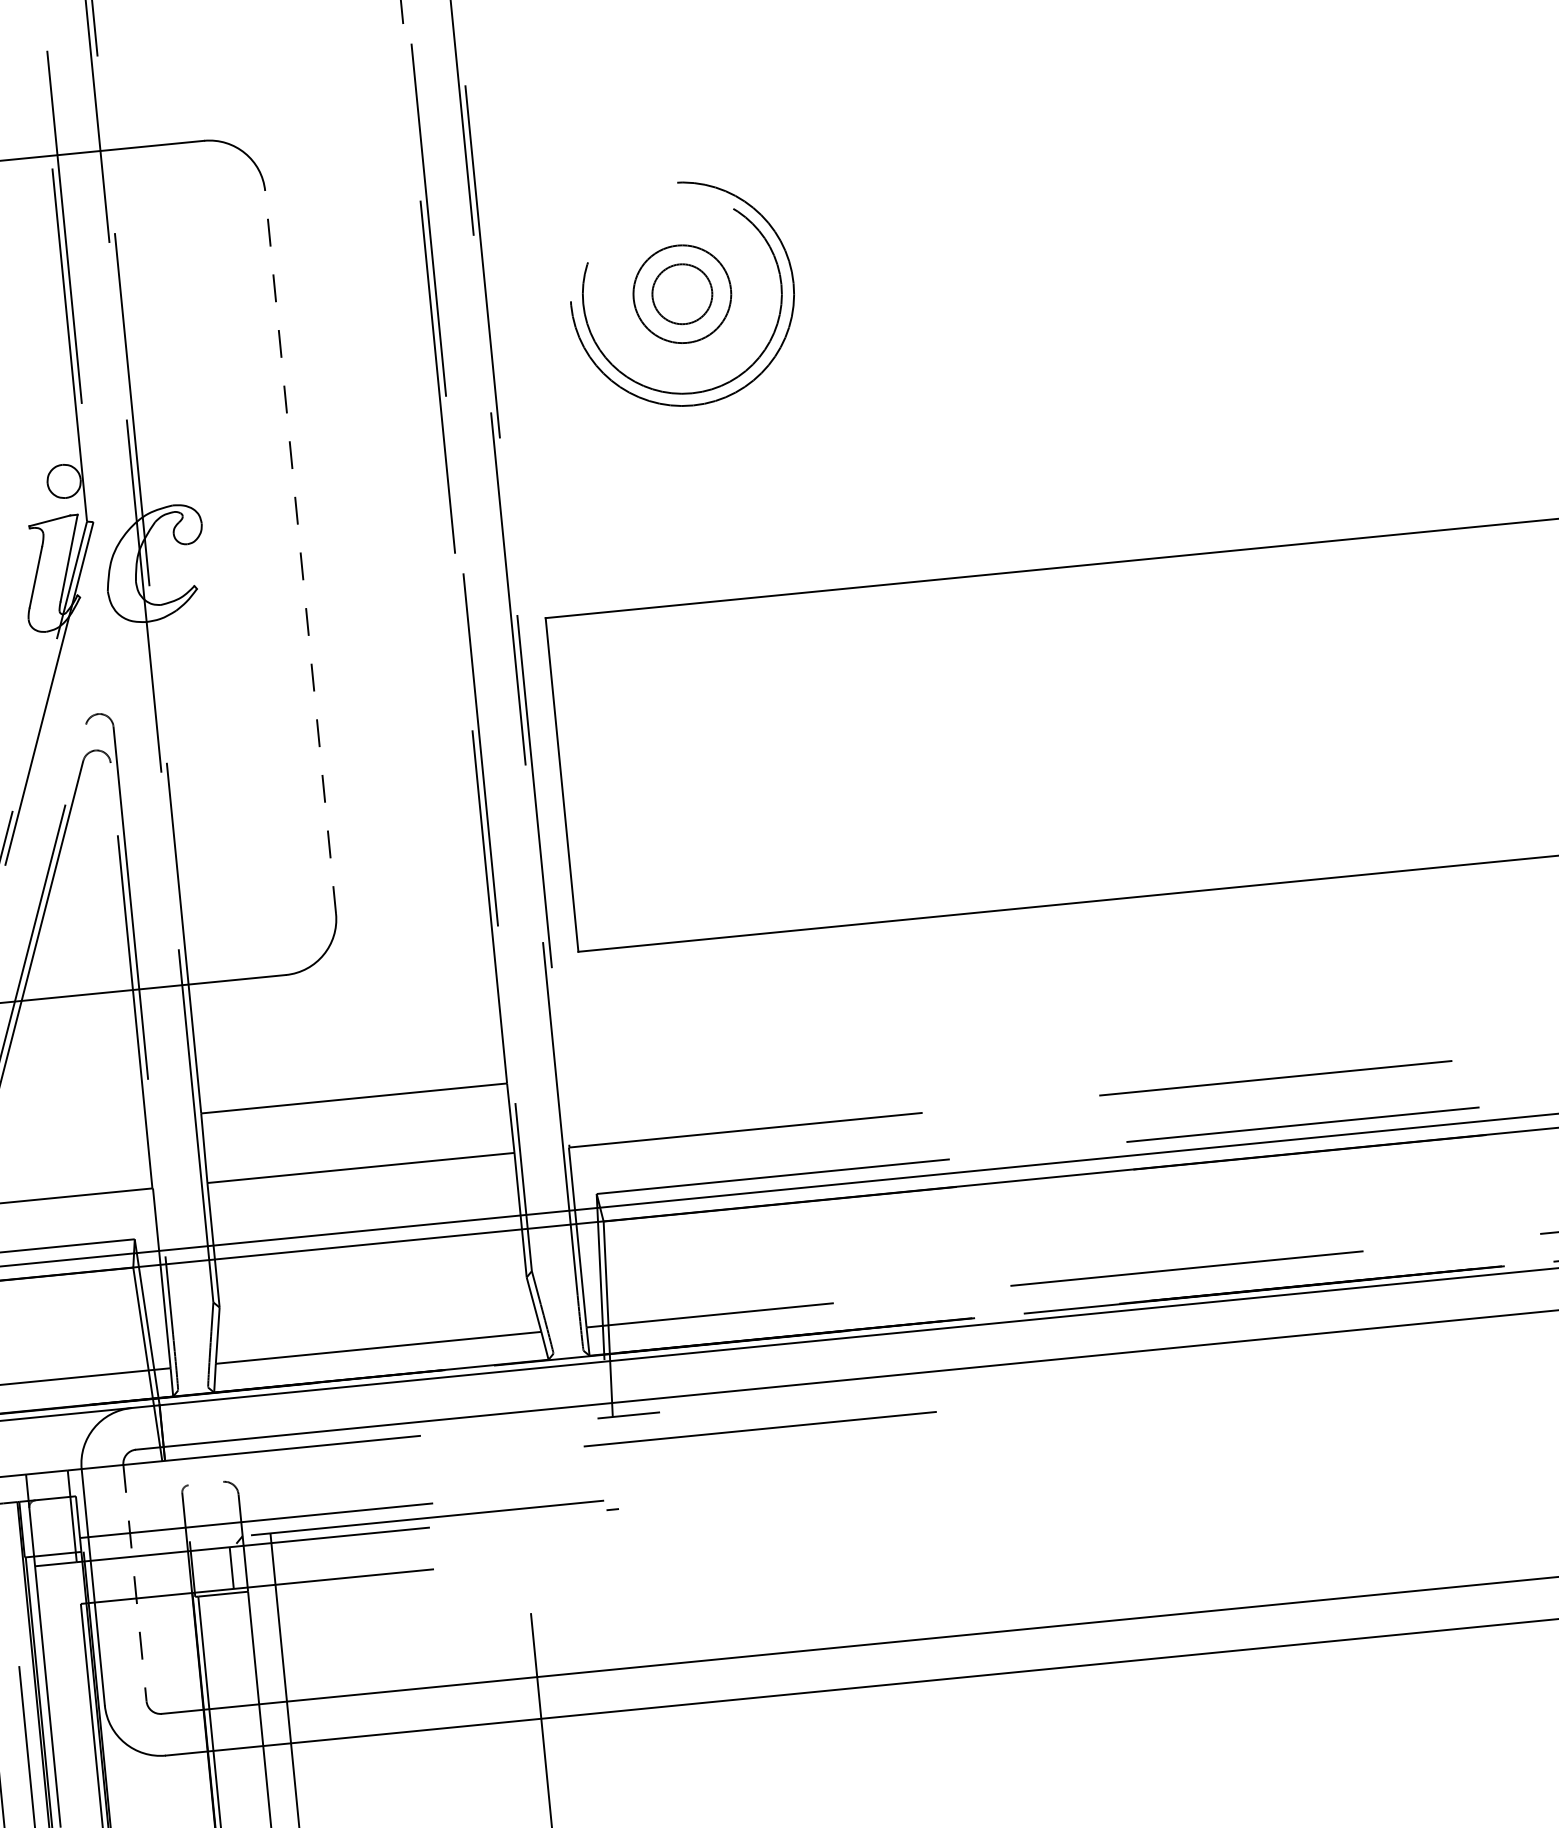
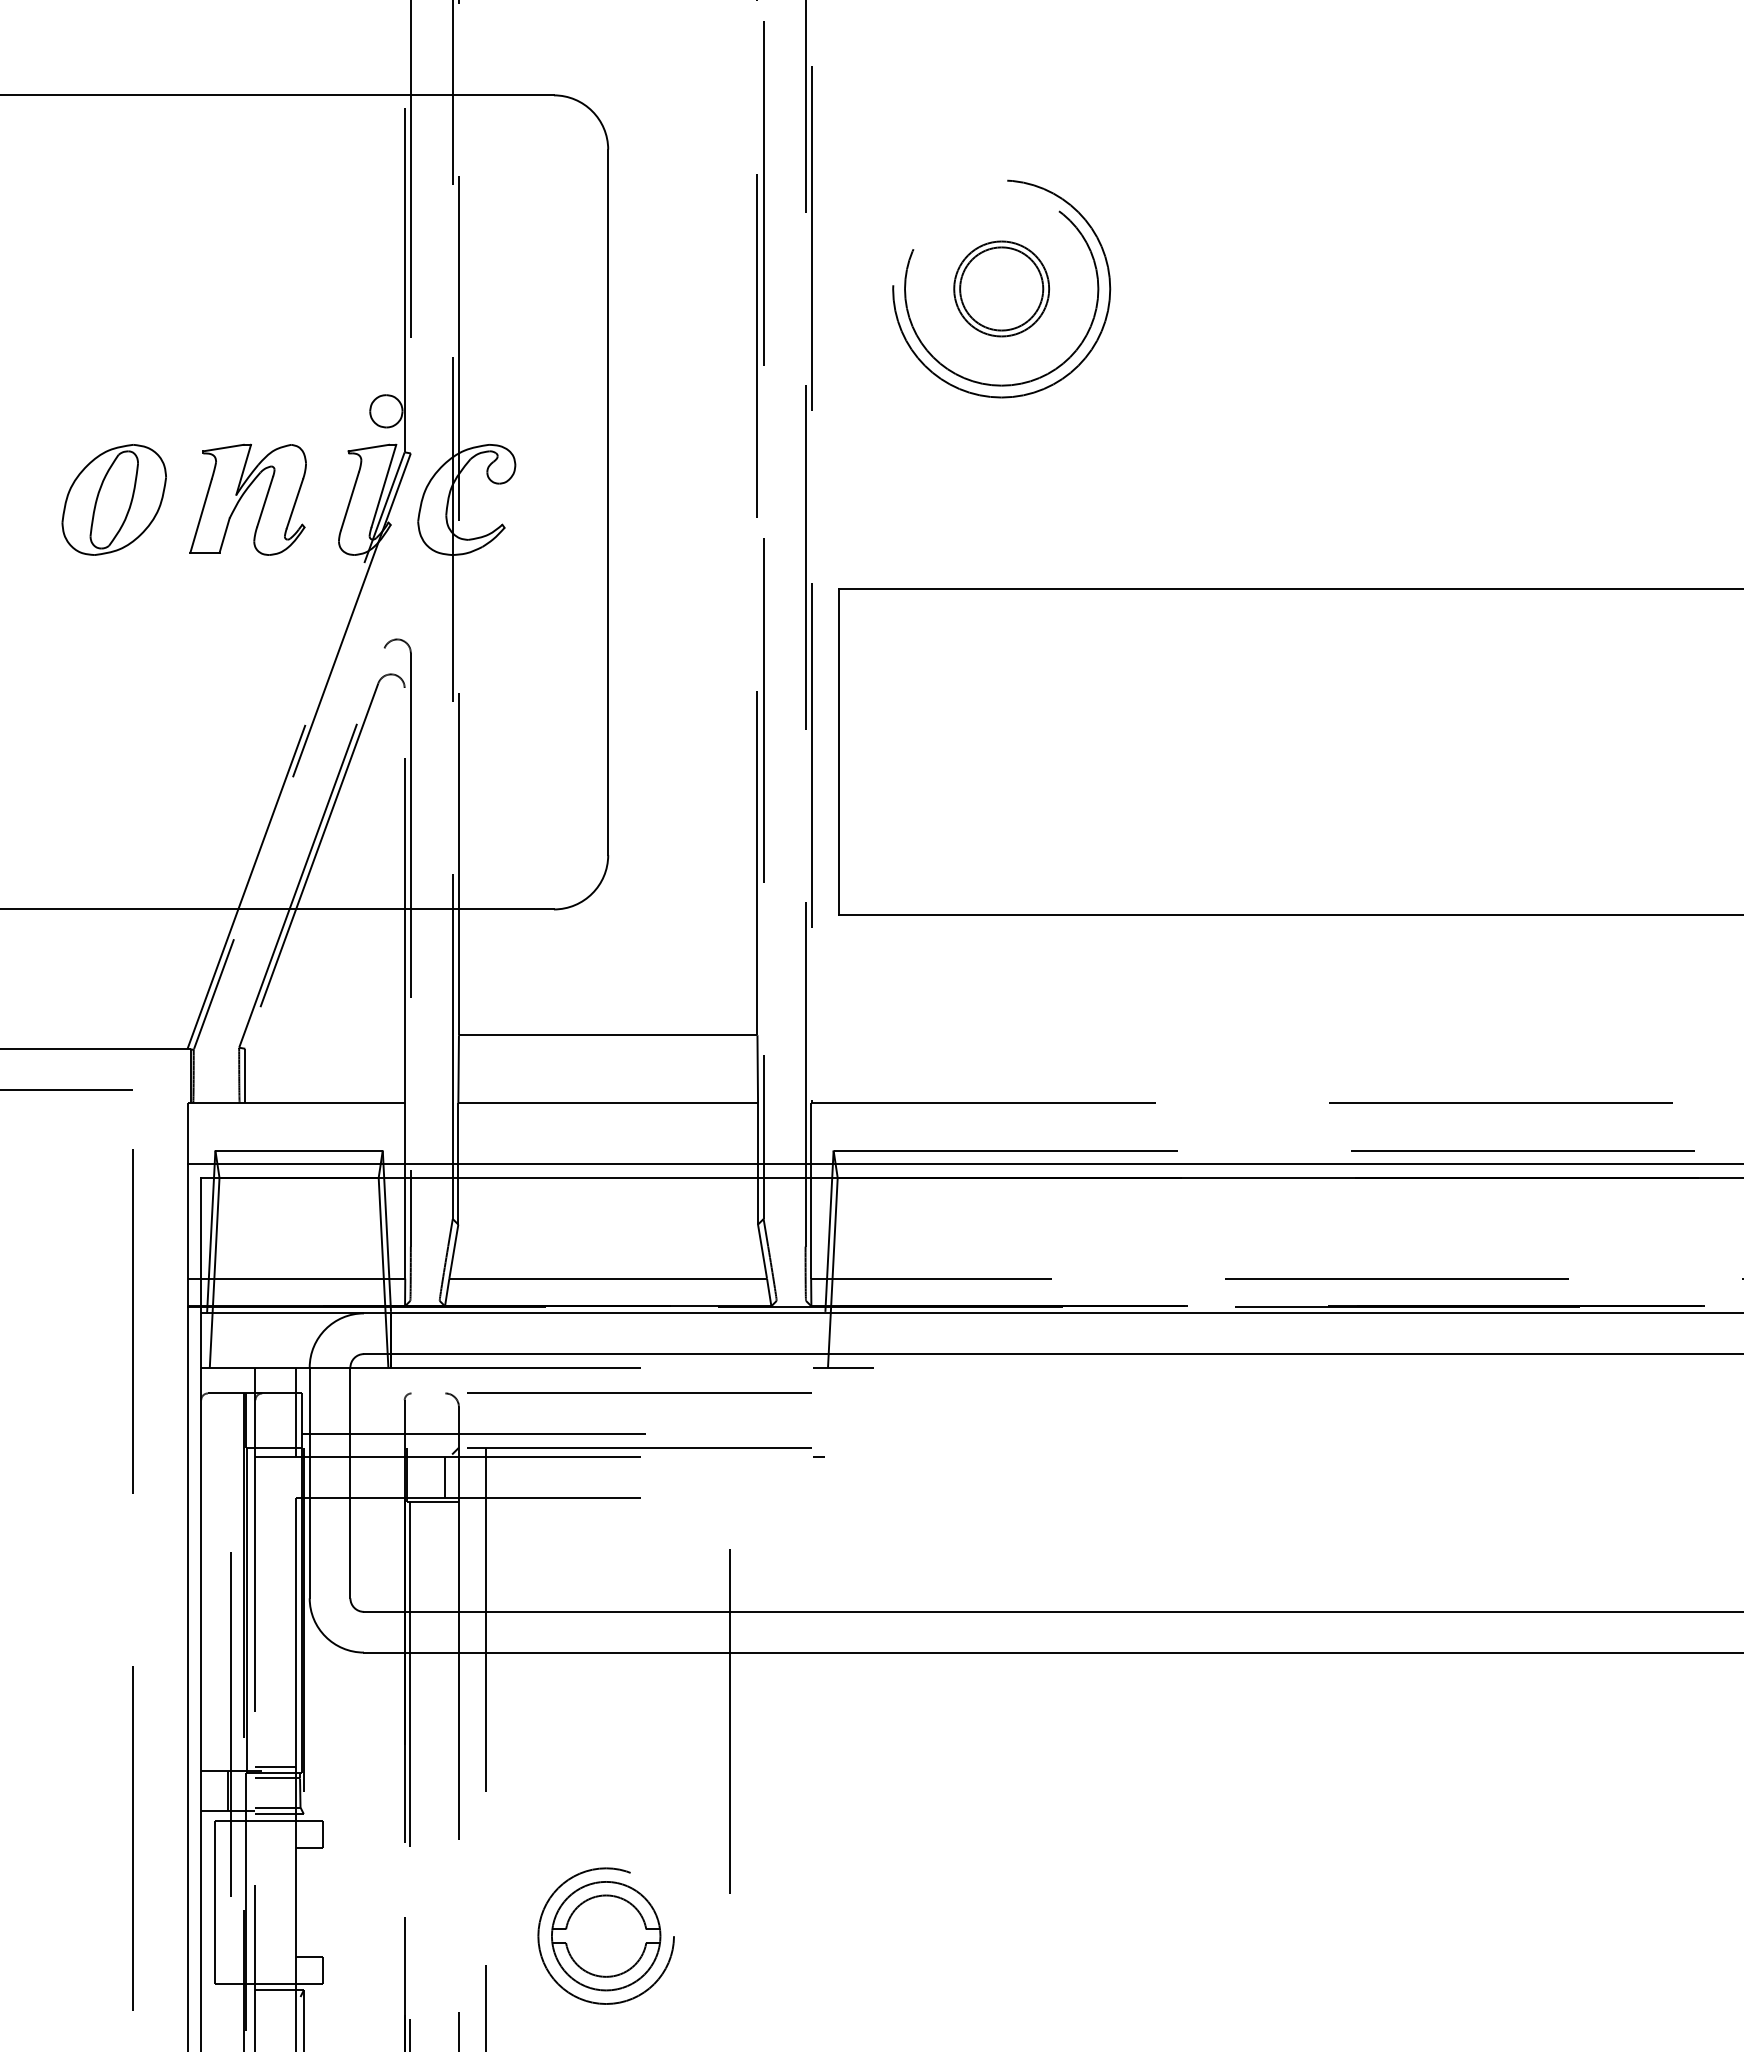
circle: (682, 293) -> (1001, 288), size x1.43
line: (300, 552) -> (608, 502), dashed -> solid
line: (760, 1428) -> (639, 1392), moved
line: (135, 1583) -> (350, 1483), dashed -> solid

